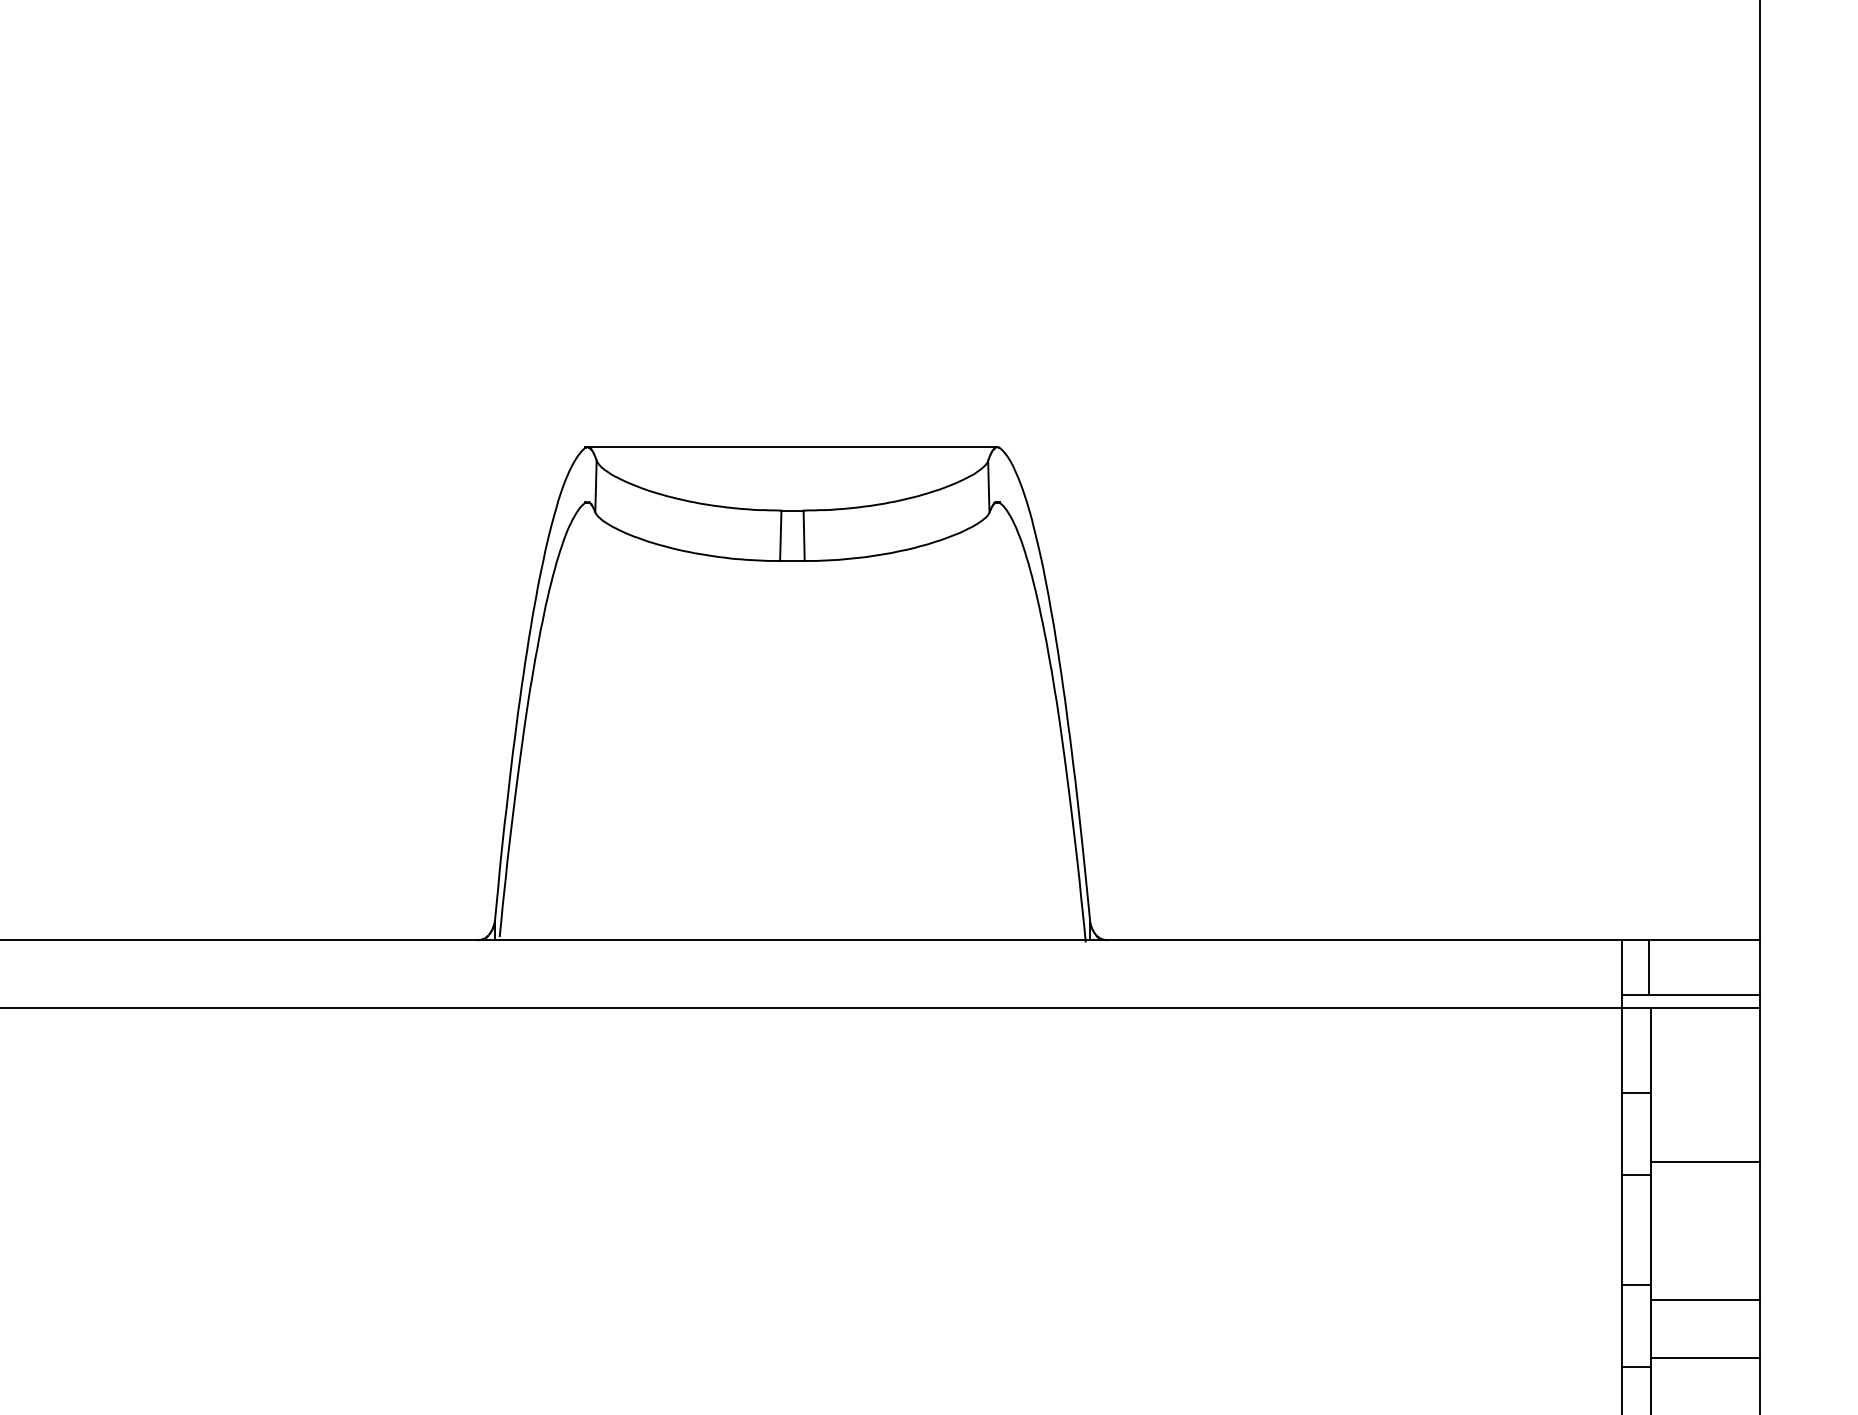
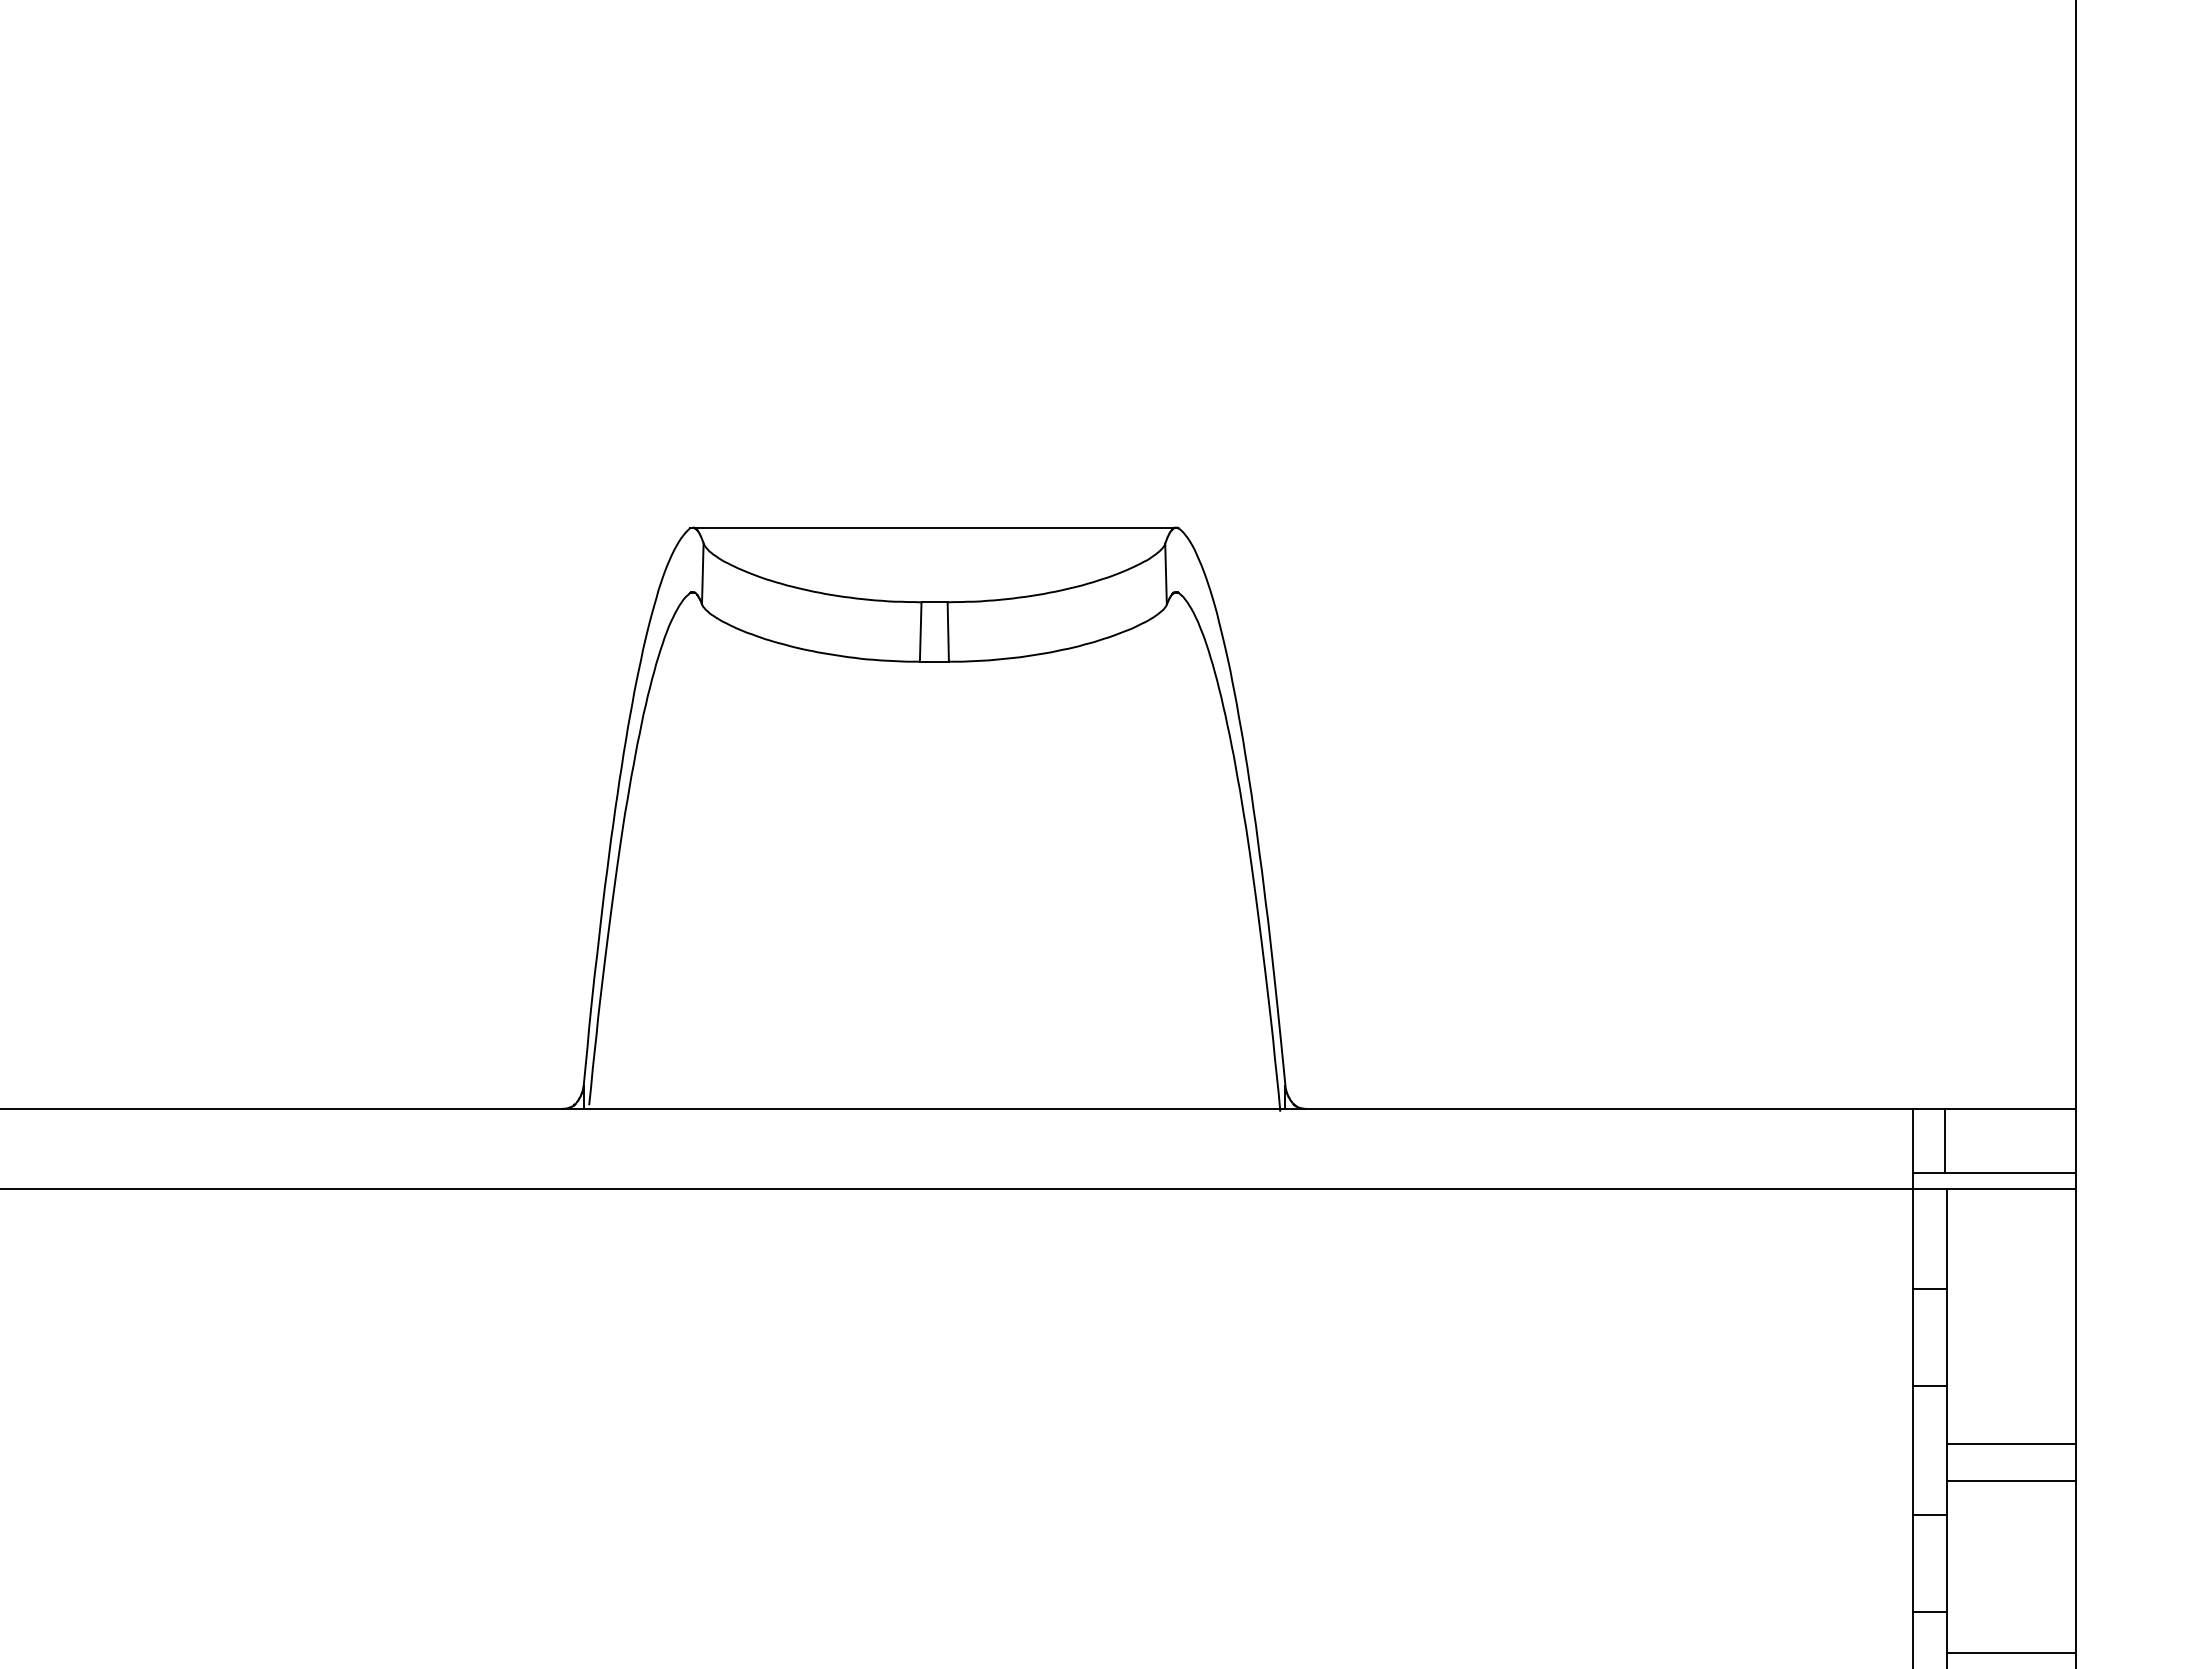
line: (1704, 1161) -> (2010, 1443), moved
line: (1704, 1300) -> (2010, 1480), moved
line: (1704, 1357) -> (2010, 1653), moved

